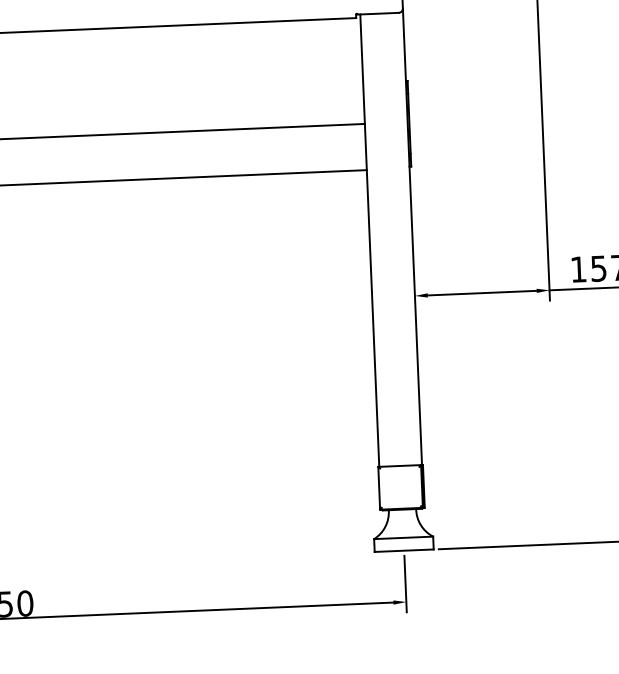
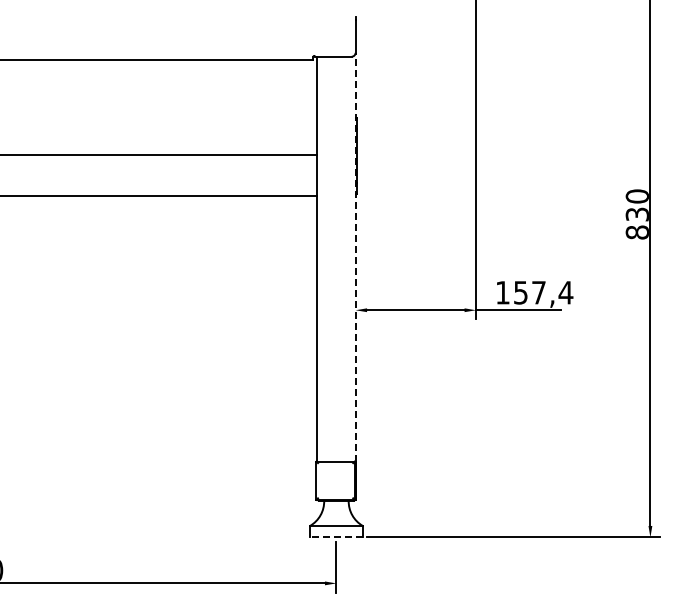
line: (412, 237) -> (355, 257), solid -> dashed
line: (403, 550) -> (335, 537), solid -> dashed

